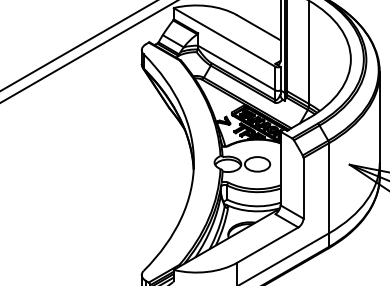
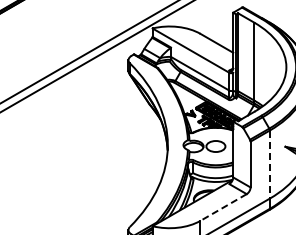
line: (328, 189) -> (269, 165), solid -> dashed
line: (267, 245) -> (223, 207), solid -> dashed

